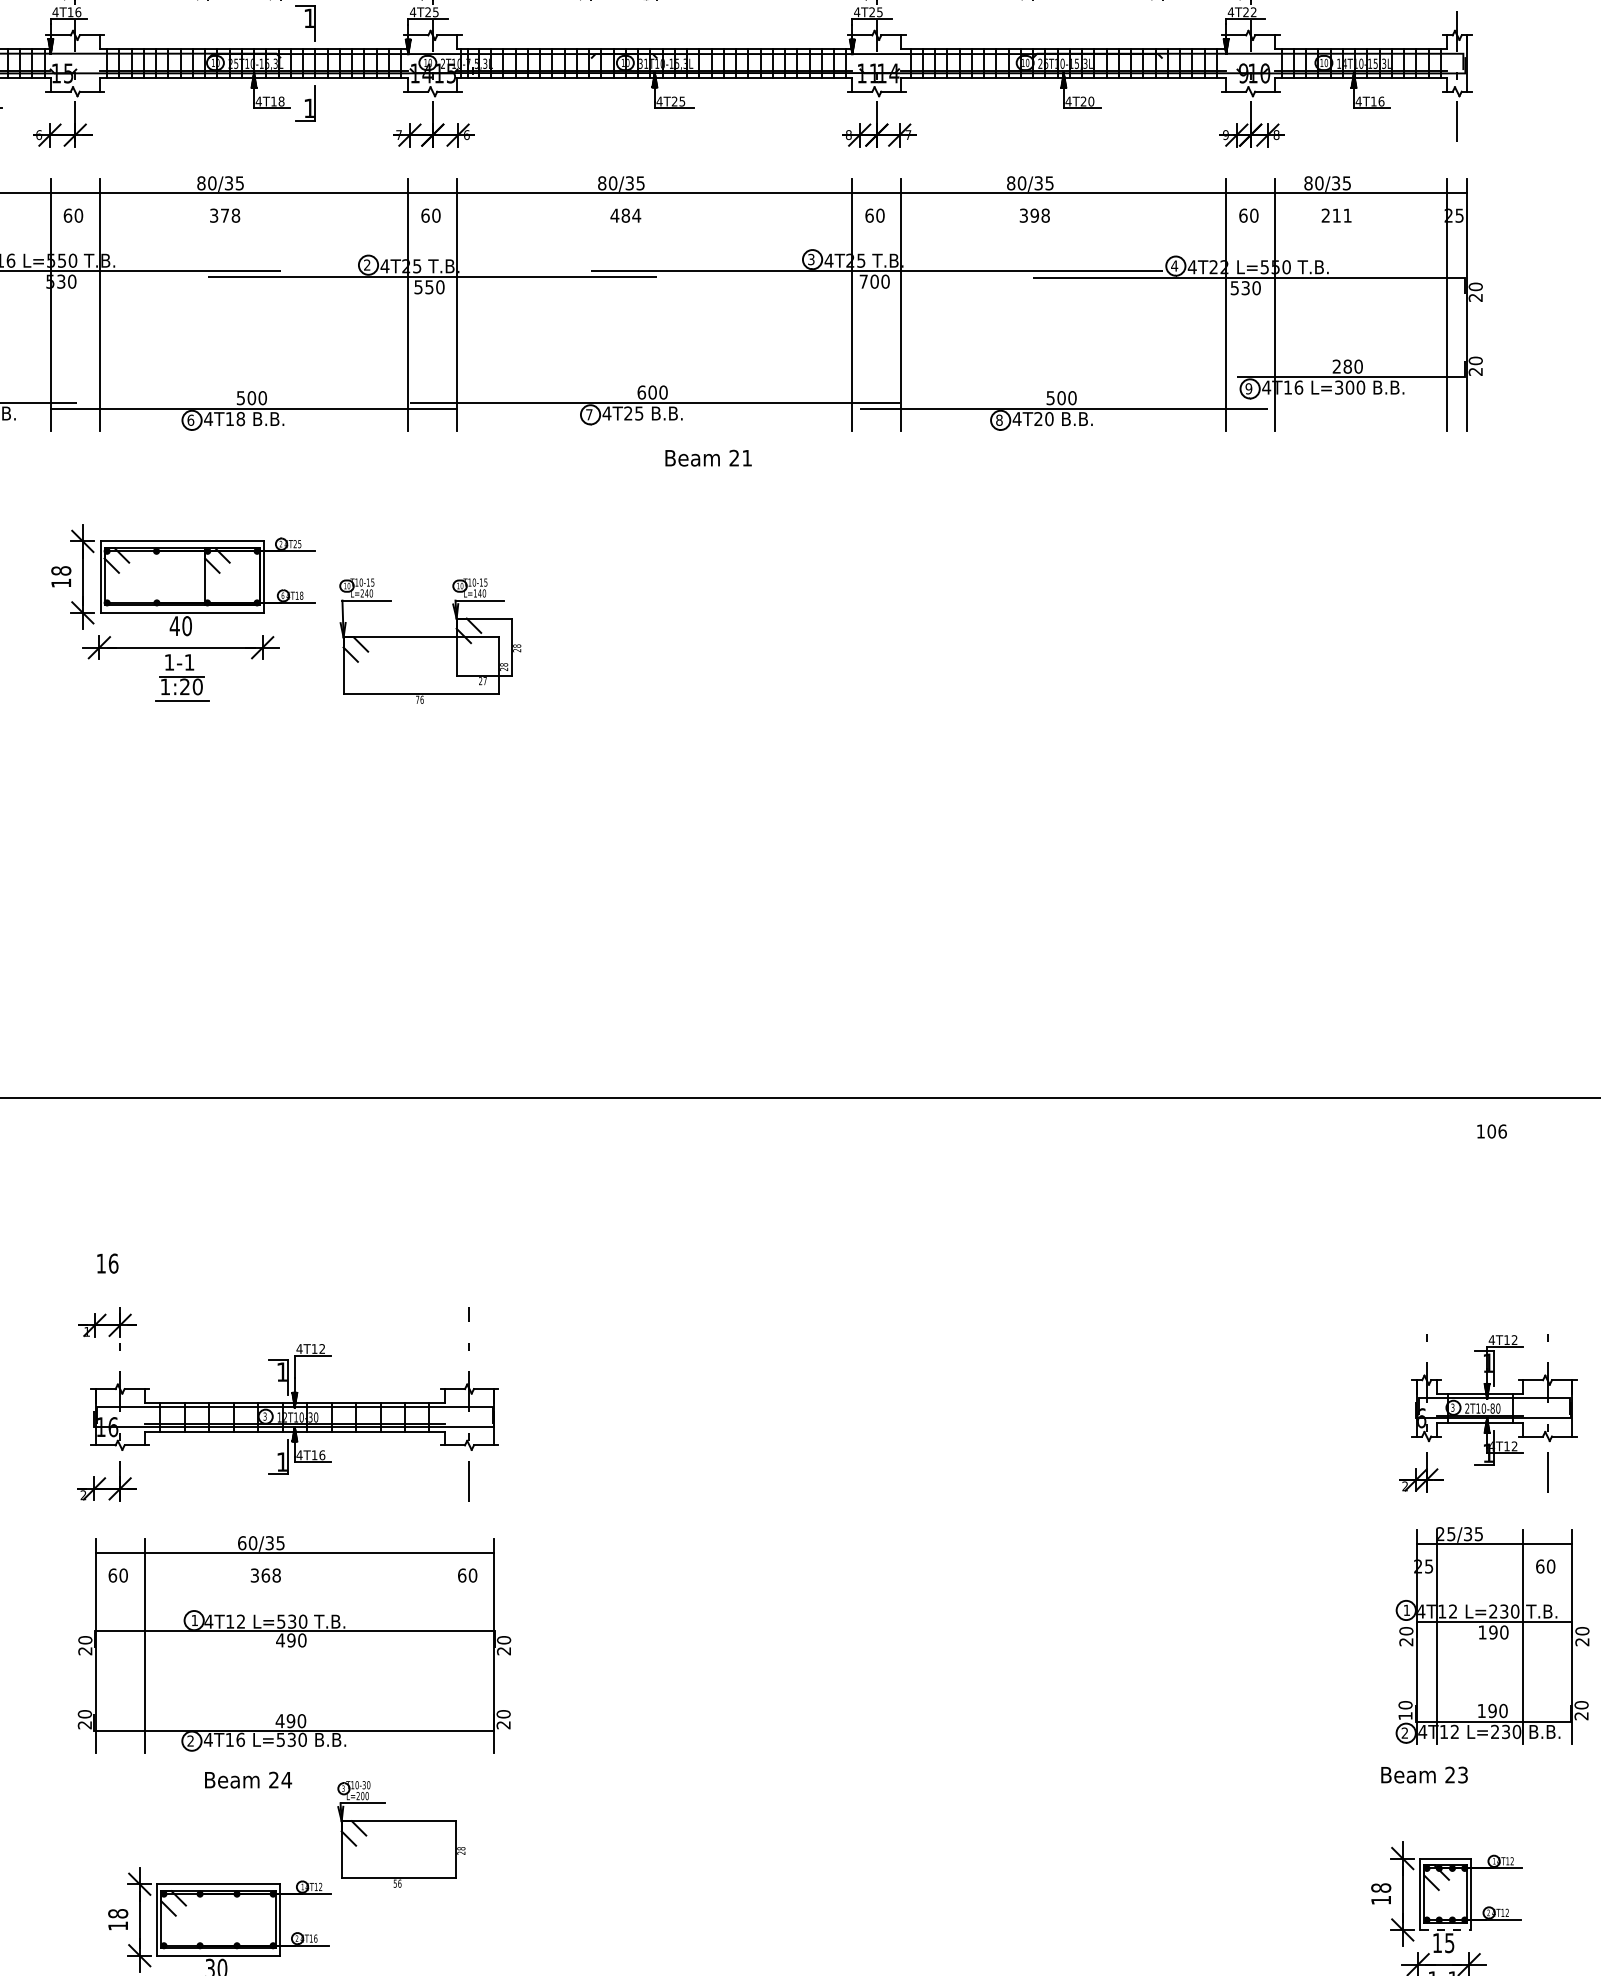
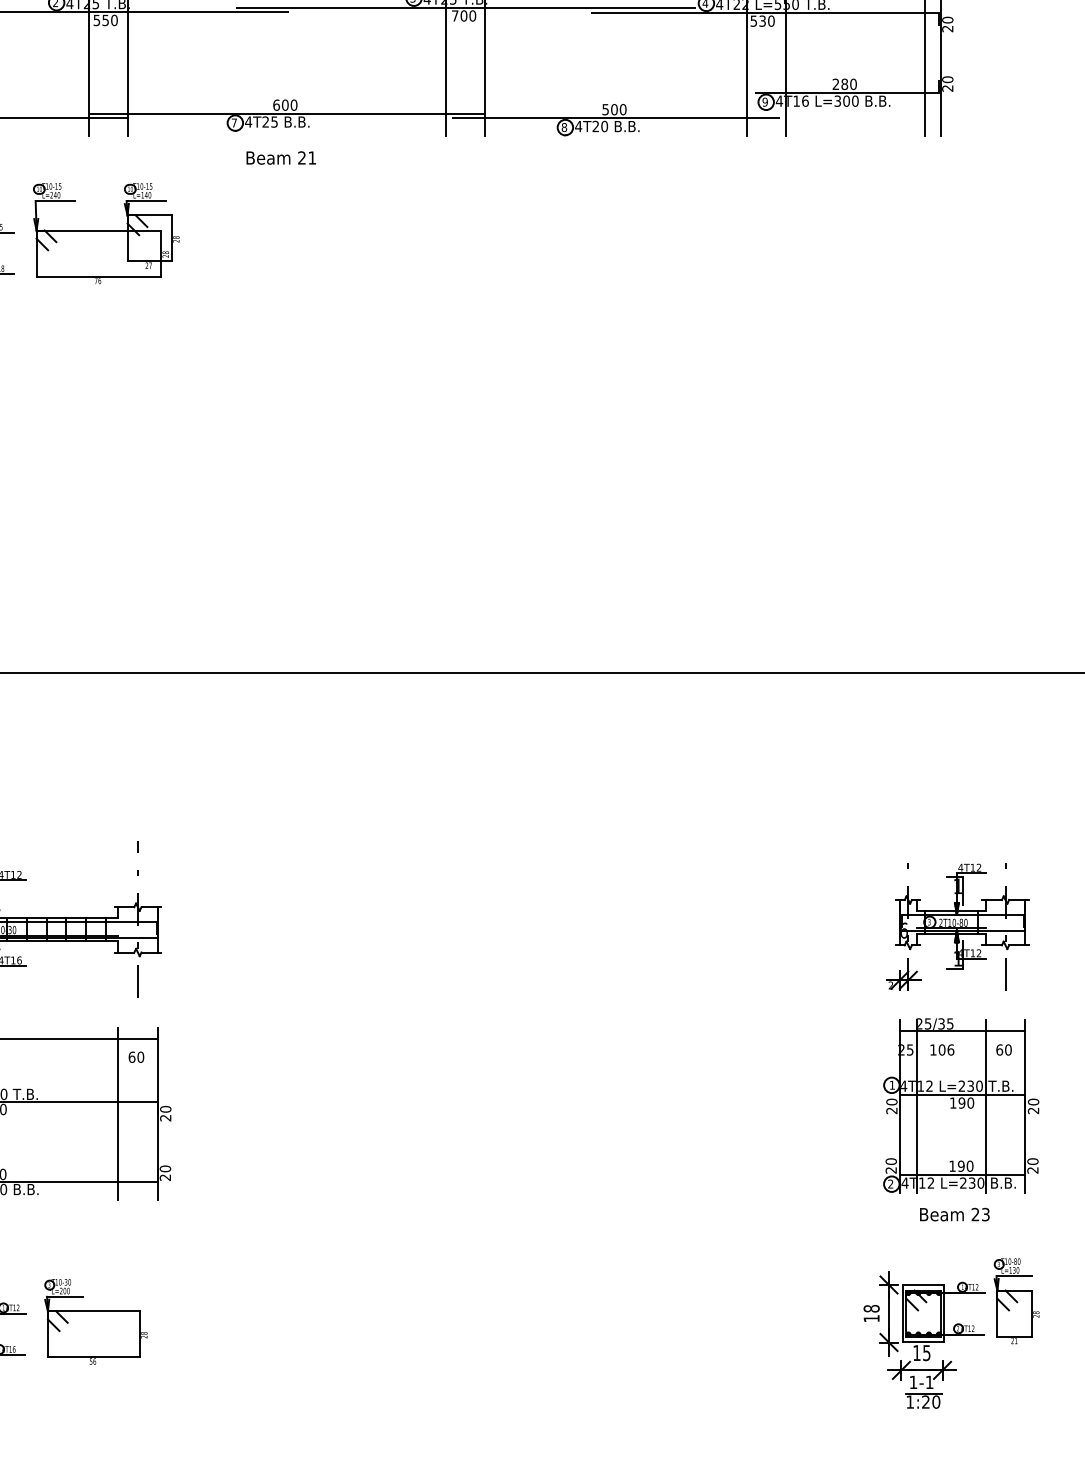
text: (708, 457) -> (281, 157), moved
part: (430, 640) -> (106, 233), moved
text: (1491, 1131) -> (941, 1049), moved
line: (444, 1645) -> (117, 1113), added
text: (1405, 1716) -> (891, 1170), 10 -> 20
text: (1424, 1774) -> (954, 1214), moved
part: (401, 1834) -> (96, 1322), moved
part: (1561, 1878) -> (1016, 1301), added
line: (1445, 1929) -> (923, 1342), dashed -> solid

